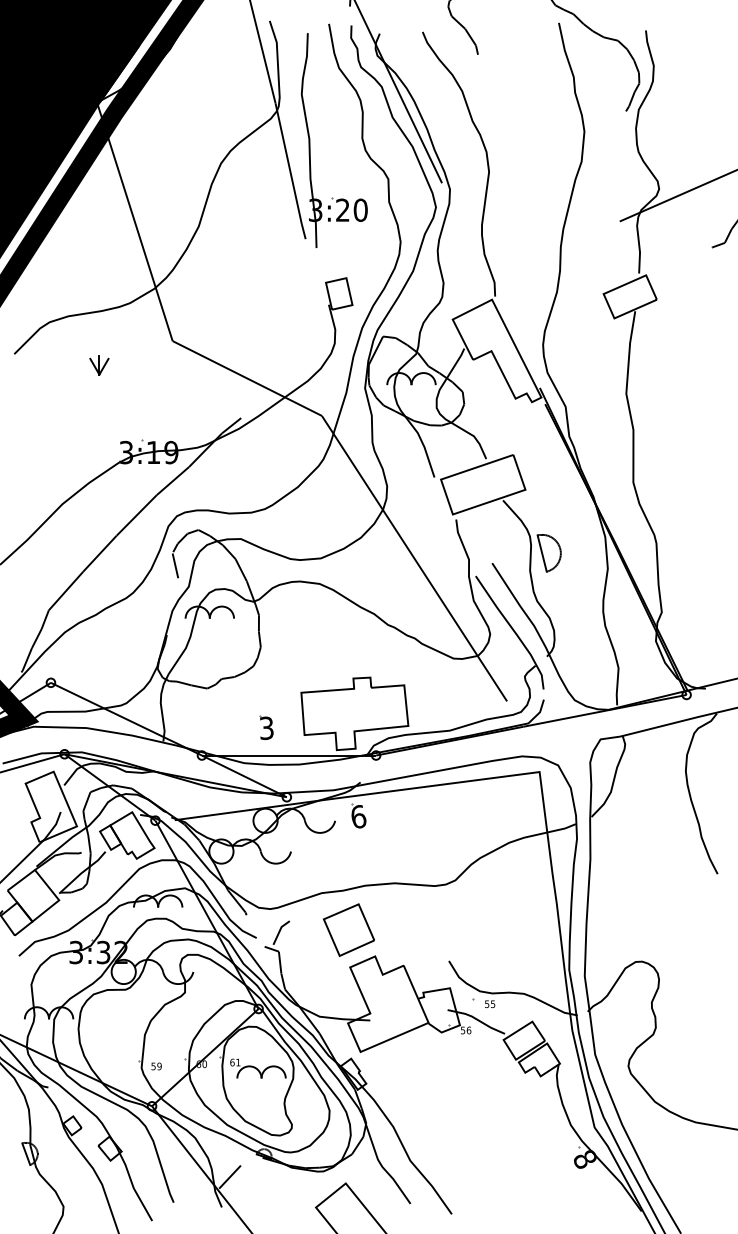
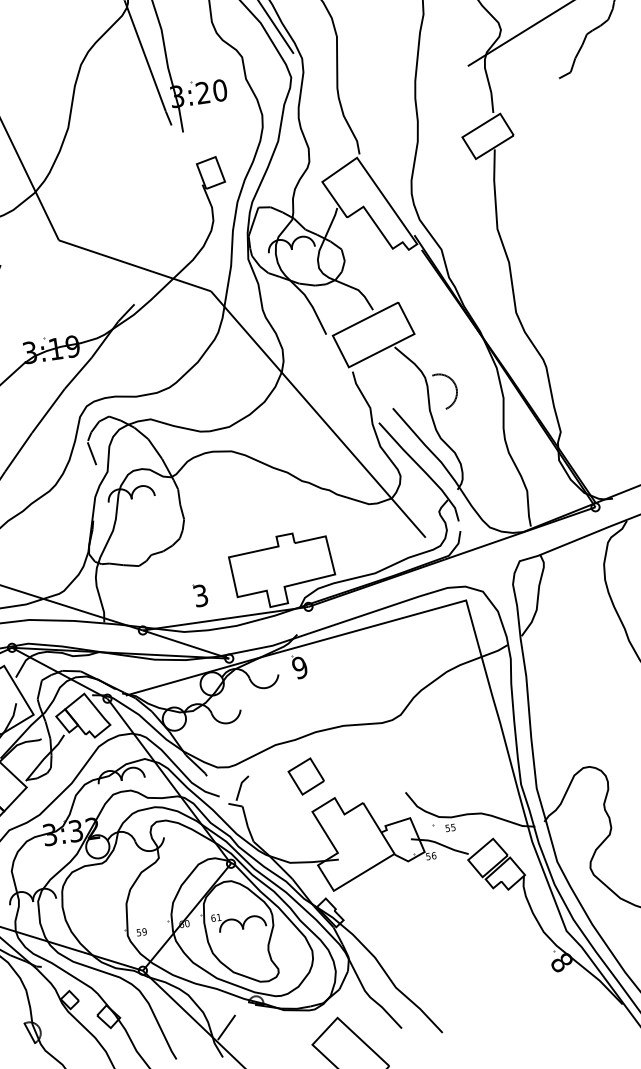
line: (541, 553) -> (438, 392), removed
text: (358, 816) -> (299, 667), 6 -> 9
part: (348, 929) -> (305, 776), size x0.7

